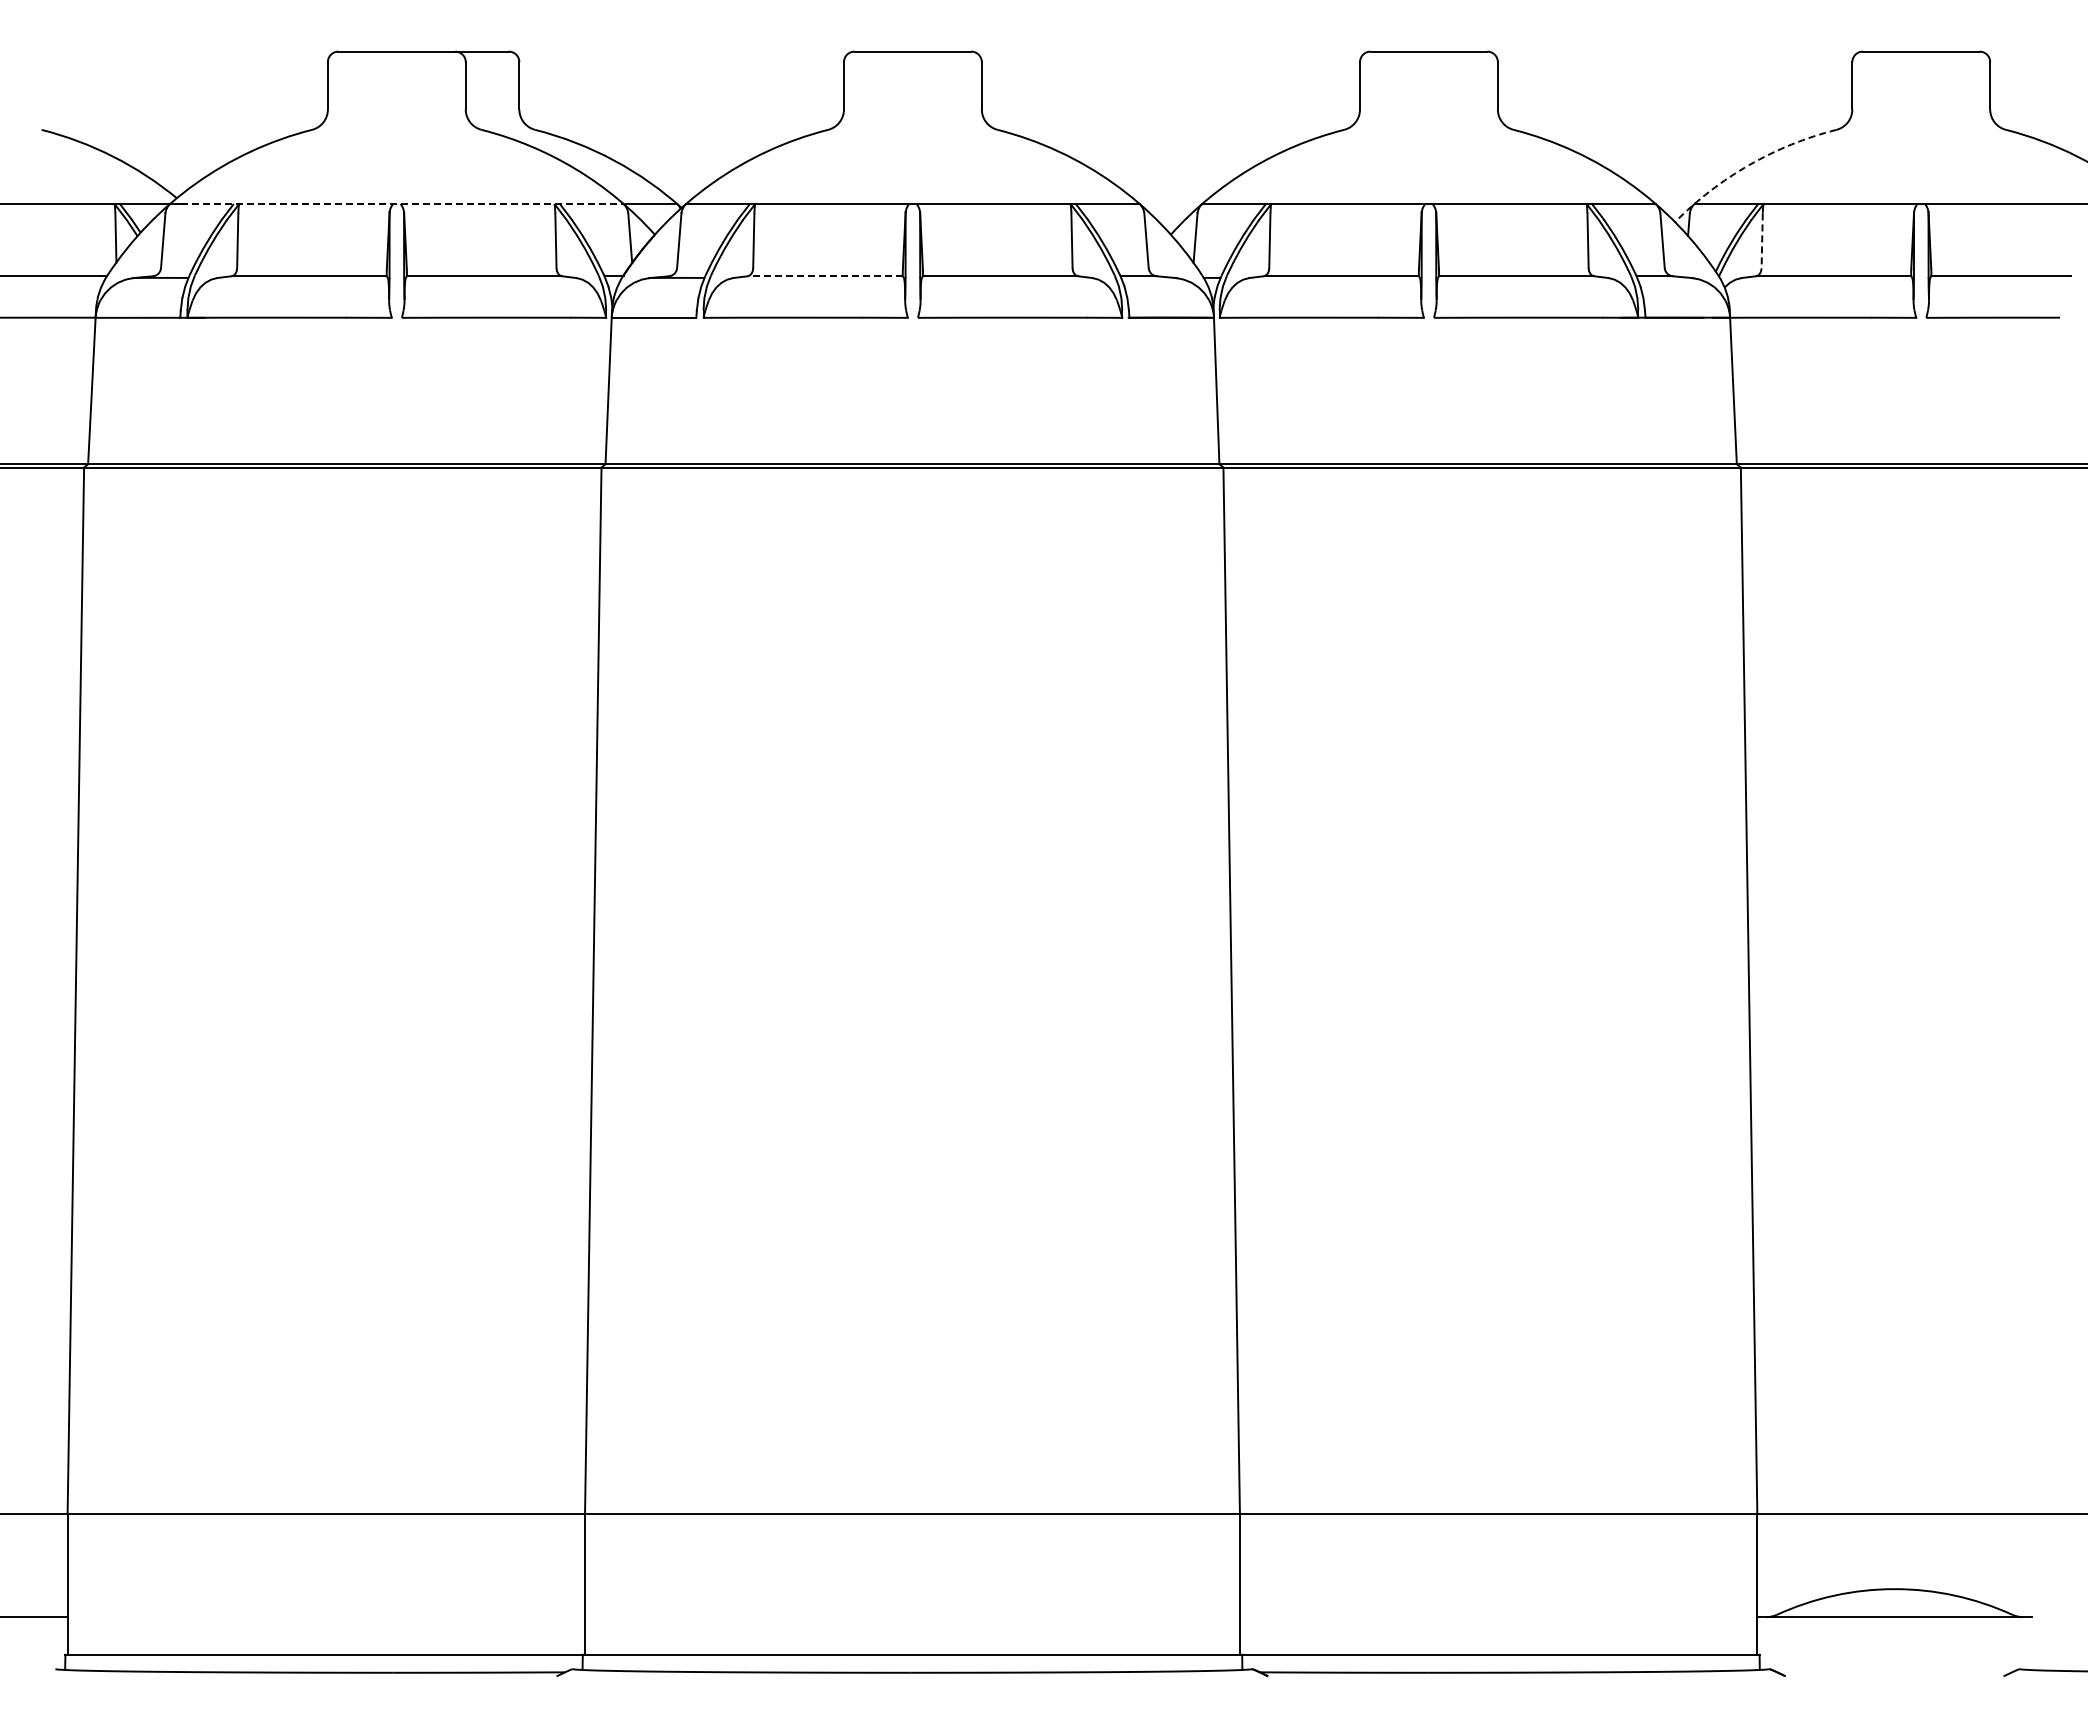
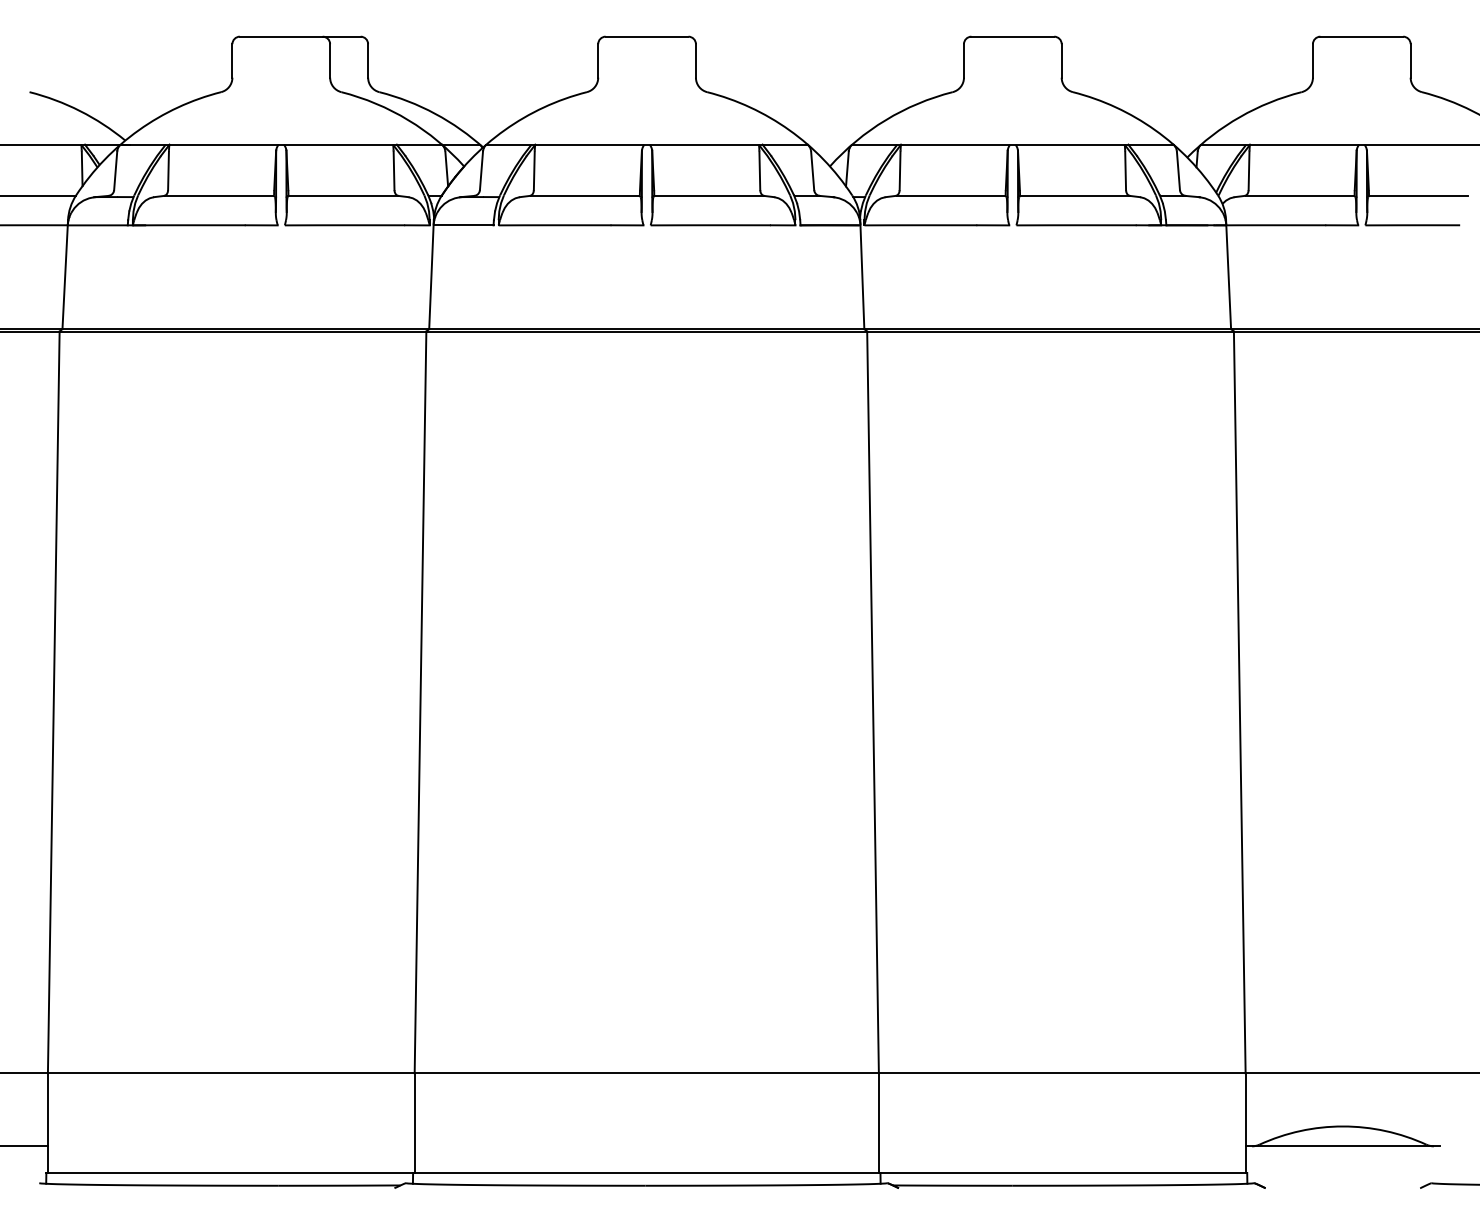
arc: (1749, 164) -> (1240, 116), dashed -> solid
line: (396, 203) -> (281, 144), dashed -> solid
line: (1762, 241) -> (1249, 171), dashed -> solid
line: (824, 276) -> (584, 196), dashed -> solid

